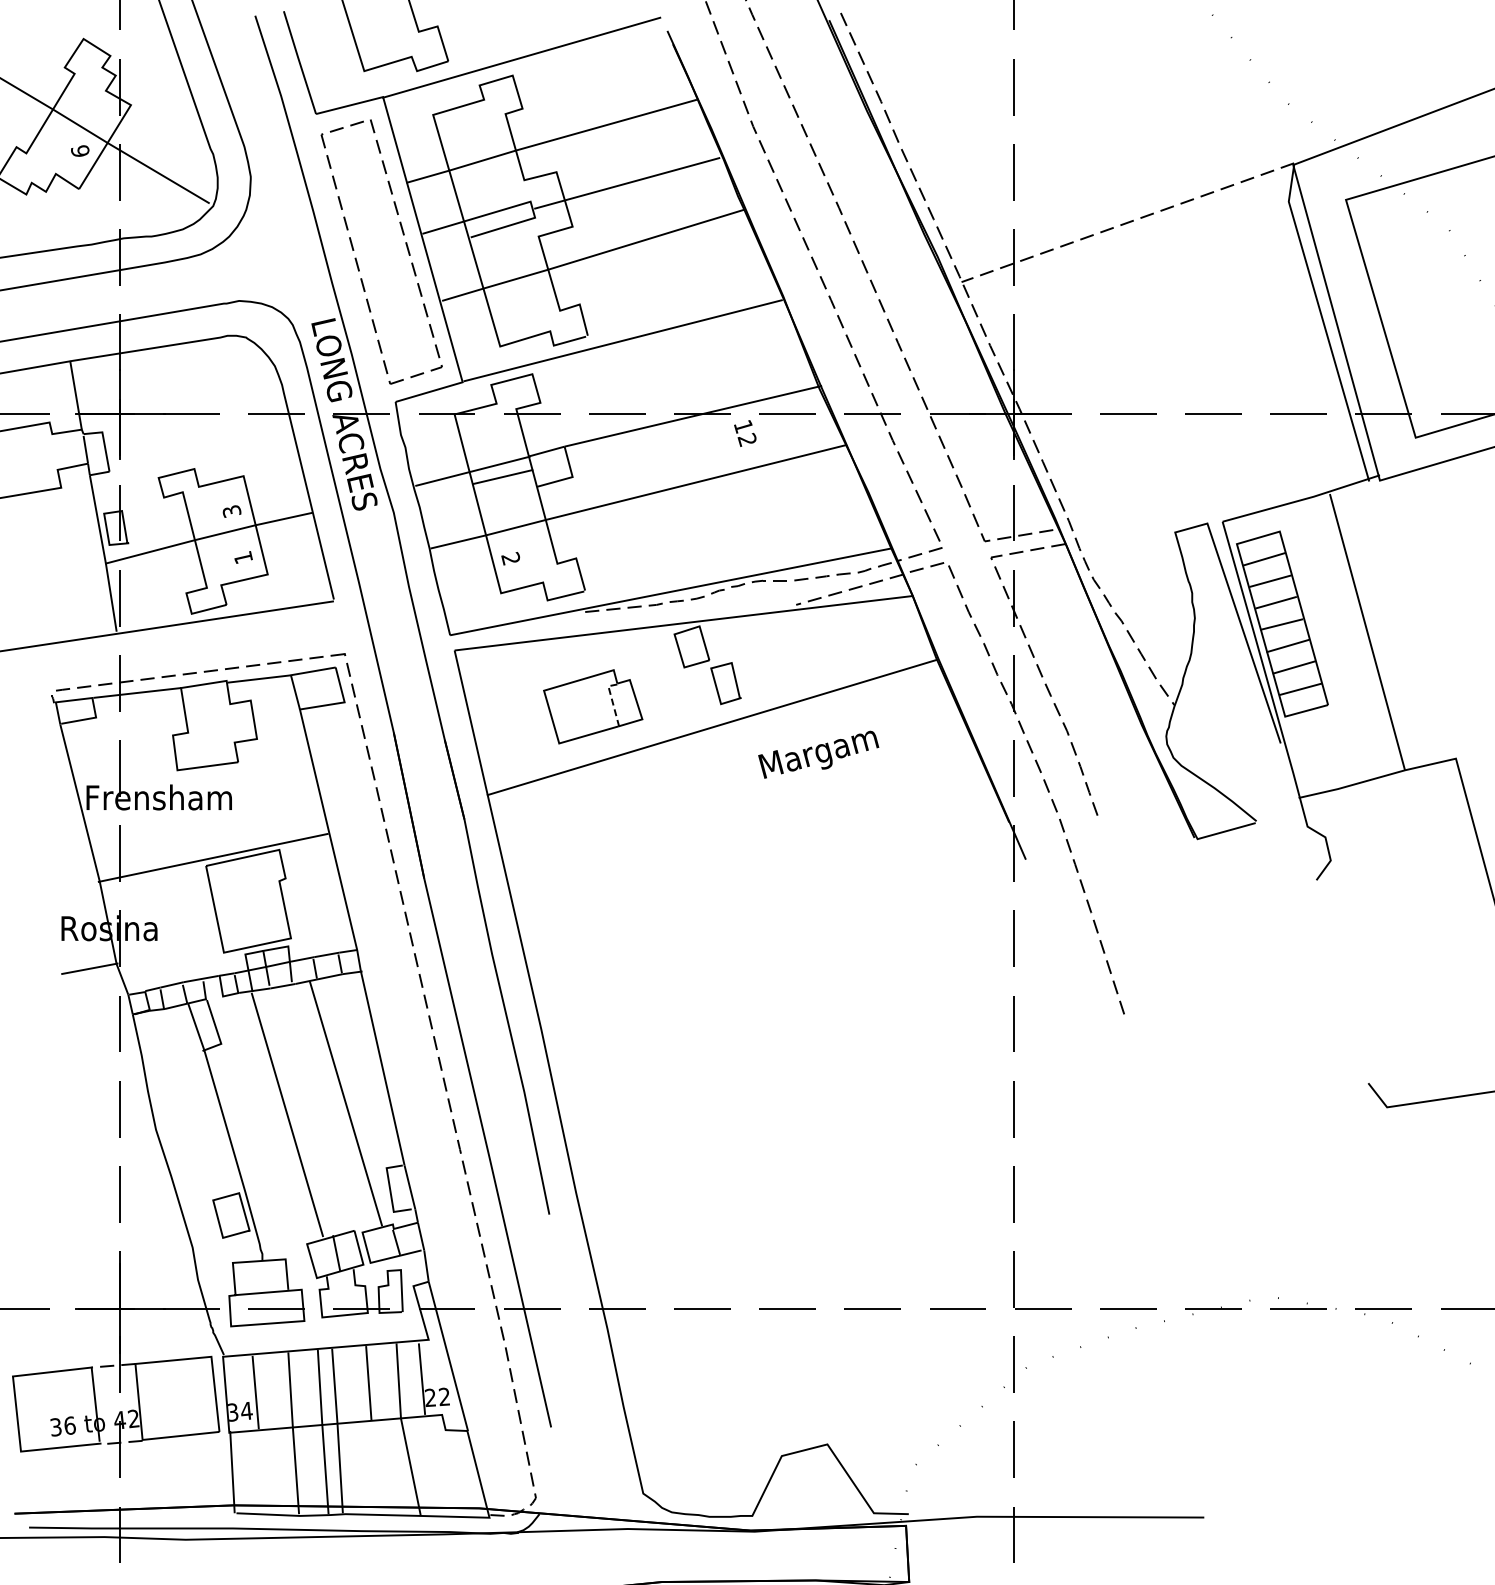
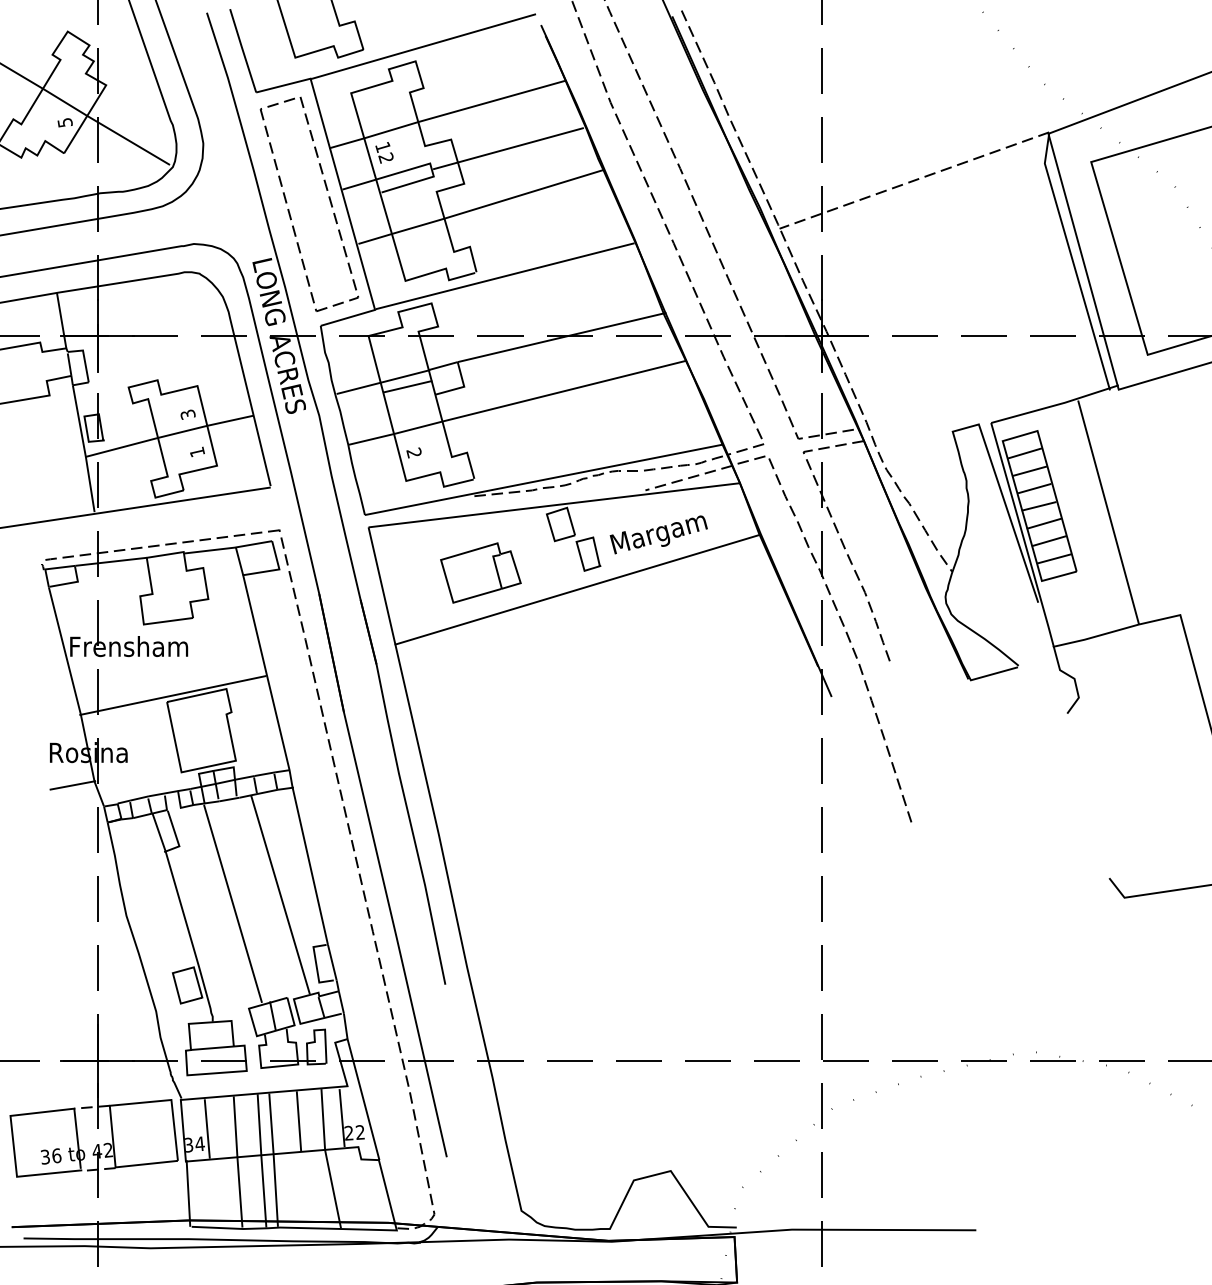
text: (80, 151) -> (65, 122), 6 -> 5
text: (745, 433) -> (384, 152), moved
line: (612, 701) -> (496, 568), dashed -> solid
text: (818, 754) -> (658, 534), moved

